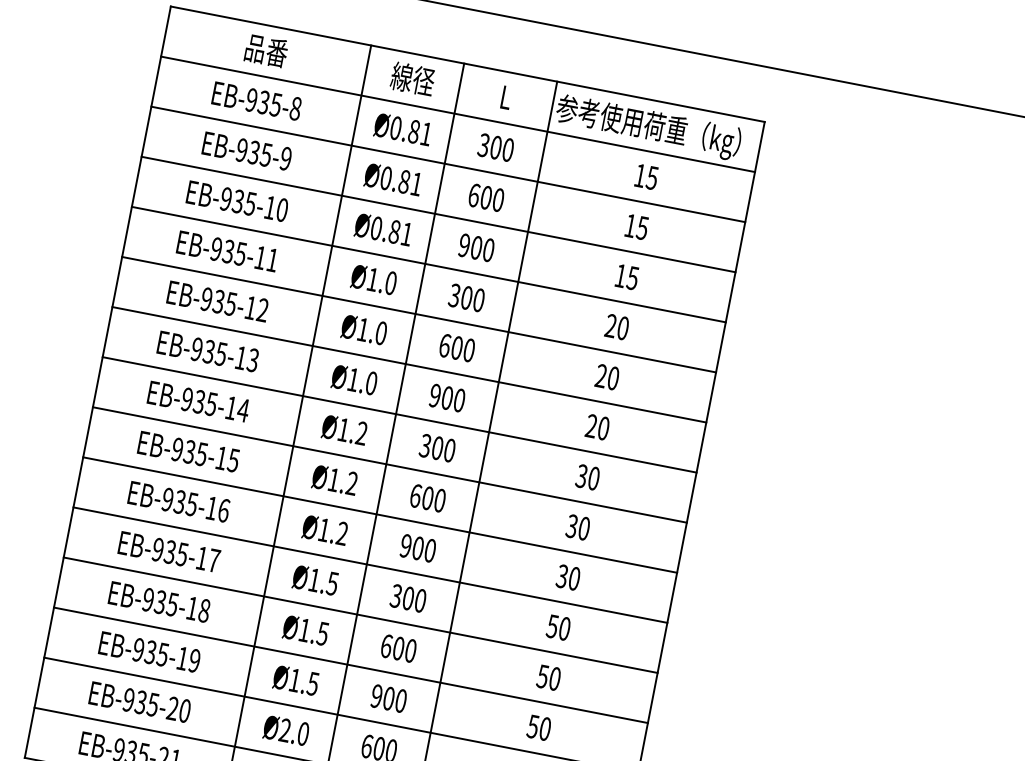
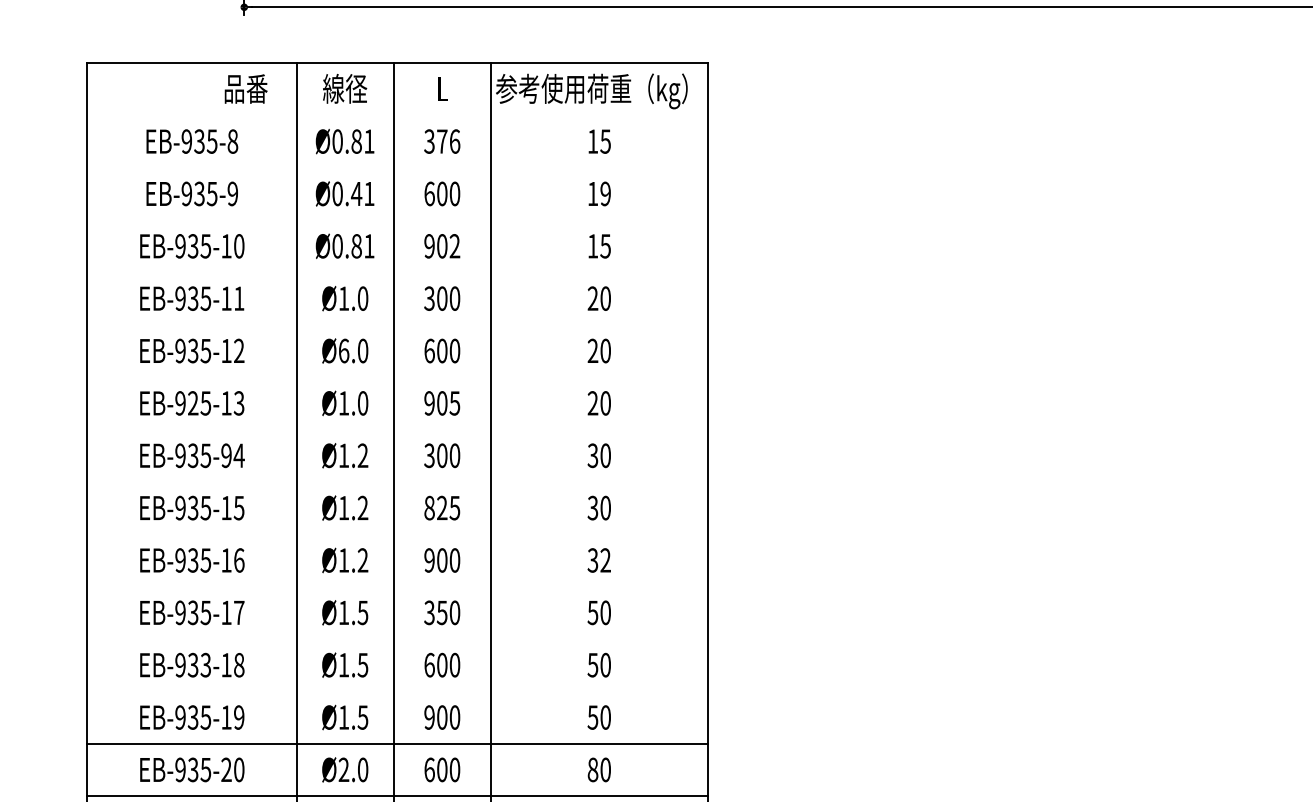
text: (266, 50) -> (245, 88), moved
line: (458, 114) -> (397, 115), removed
text: (502, 148) -> (448, 141), 300 -> 376
line: (448, 164) -> (397, 167), removed
text: (404, 181) -> (356, 193), Ø0.81 -> Ø0.41
line: (438, 214) -> (397, 220), removed
text: (642, 227) -> (605, 193), 15 -> 19
text: (488, 250) -> (454, 246), 900 -> 902
line: (428, 264) -> (397, 272), removed
line: (419, 314) -> (397, 324), removed
text: (363, 329) -> (344, 350), Ø1.0 -> Ø6.0
text: (208, 351) -> (192, 403), EB-935-13 -> EB-925-13
line: (409, 365) -> (397, 377), removed
text: (459, 400) -> (454, 403), 900 -> 905
text: (231, 407) -> (226, 455), EB-935-14 -> EB-935-94
line: (399, 414) -> (397, 429), removed
line: (390, 464) -> (397, 481), removed
text: (428, 497) -> (442, 507), 600 -> 825
line: (380, 515) -> (397, 534), removed
line: (370, 564) -> (397, 586), removed
text: (574, 578) -> (605, 560), 30 -> 32
text: (407, 598) -> (441, 612), 300 -> 350
text: (173, 604) -> (206, 664), EB-935-18 -> EB-933-18
line: (360, 615) -> (397, 639), removed
line: (350, 665) -> (397, 691), removed

